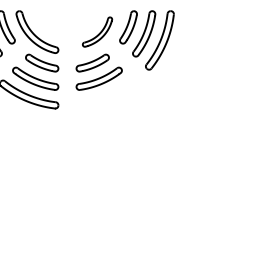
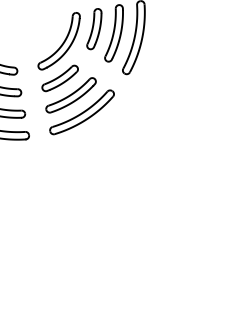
part: (97, 31) -> (58, 40), size x1.43
part: (105, 94) -> (81, 112), added

